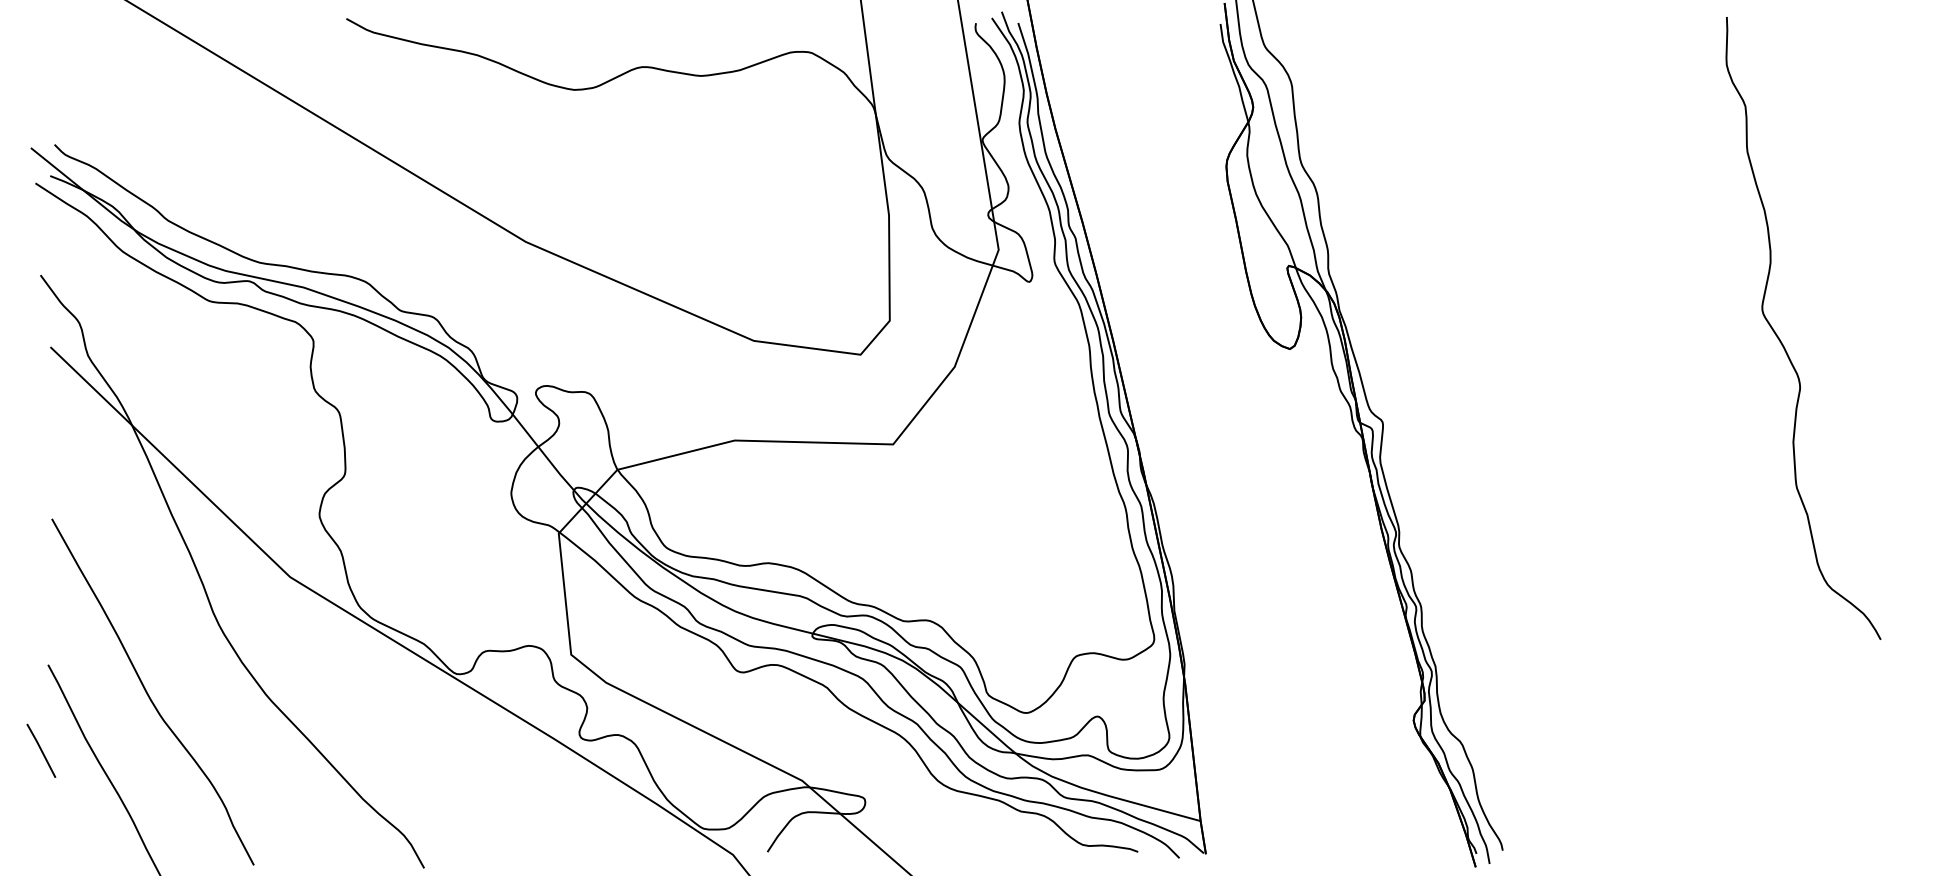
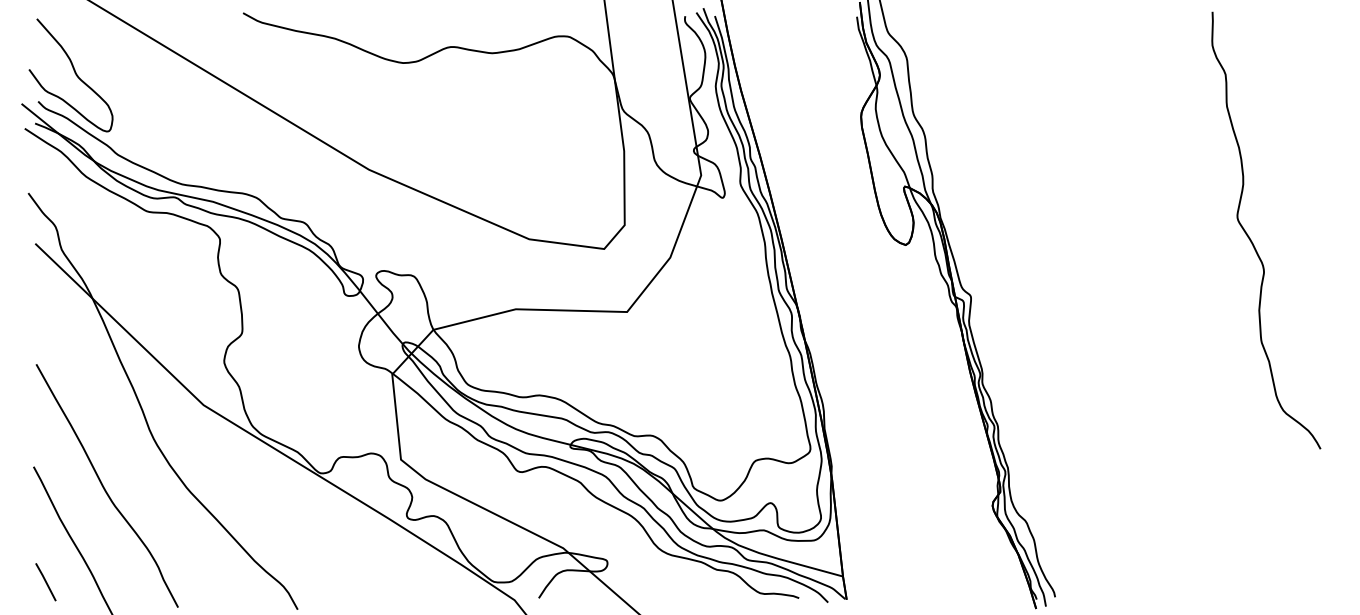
curve: (106, 104) -> (74, 73), added
line: (40, 751) -> (45, 582), moved

